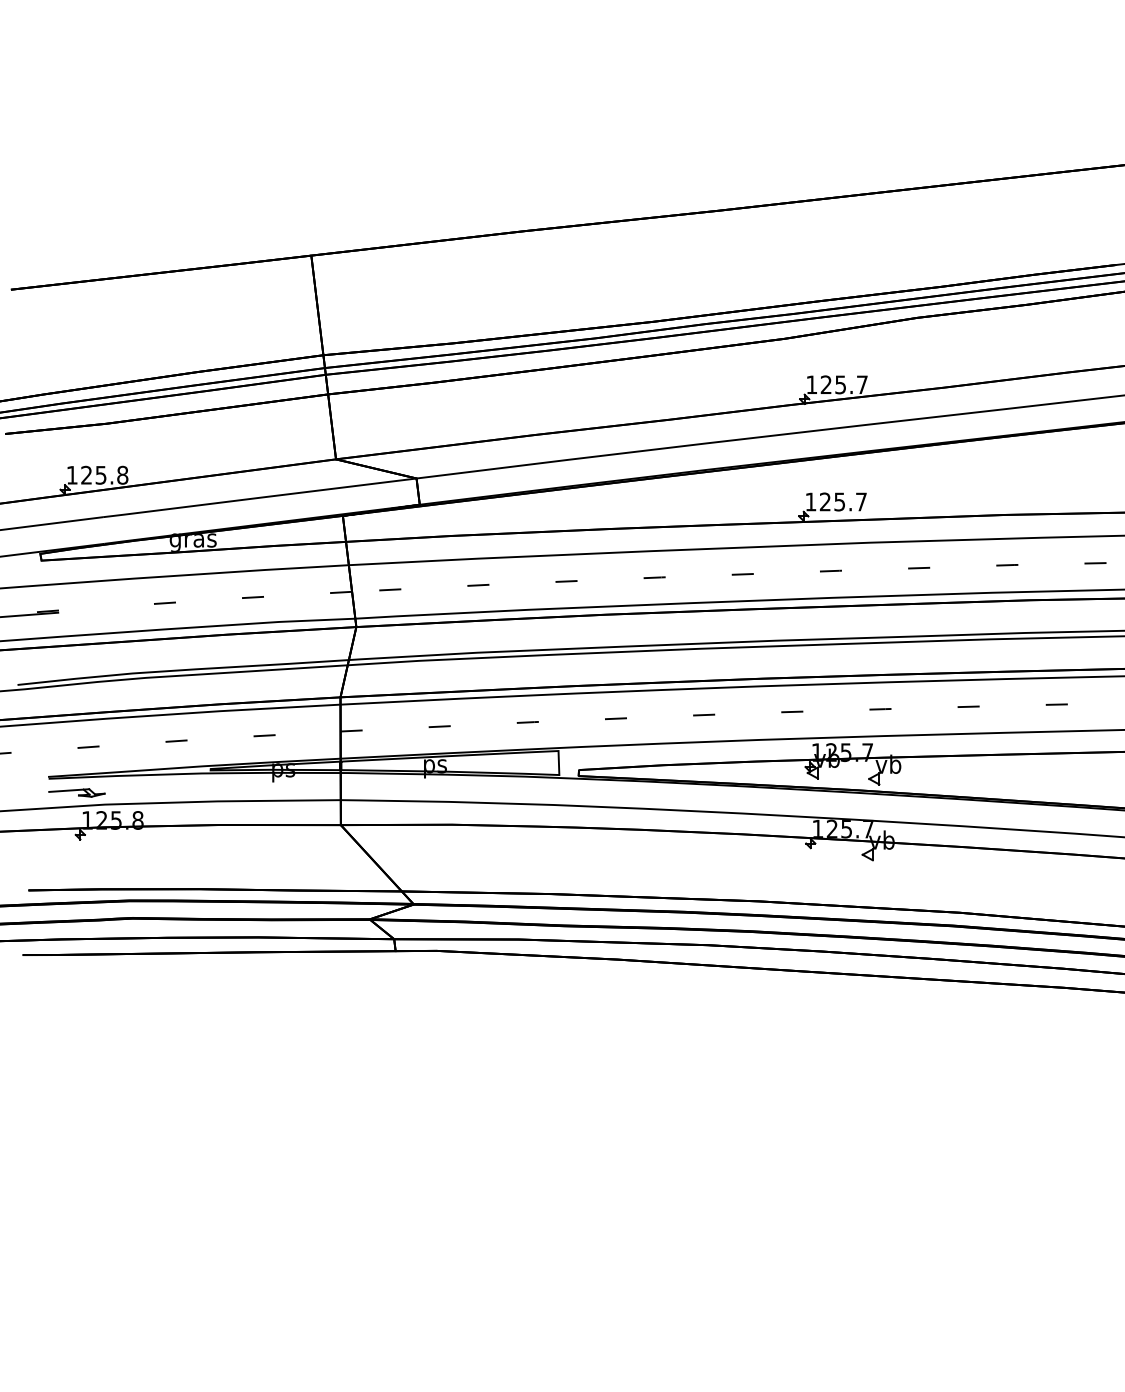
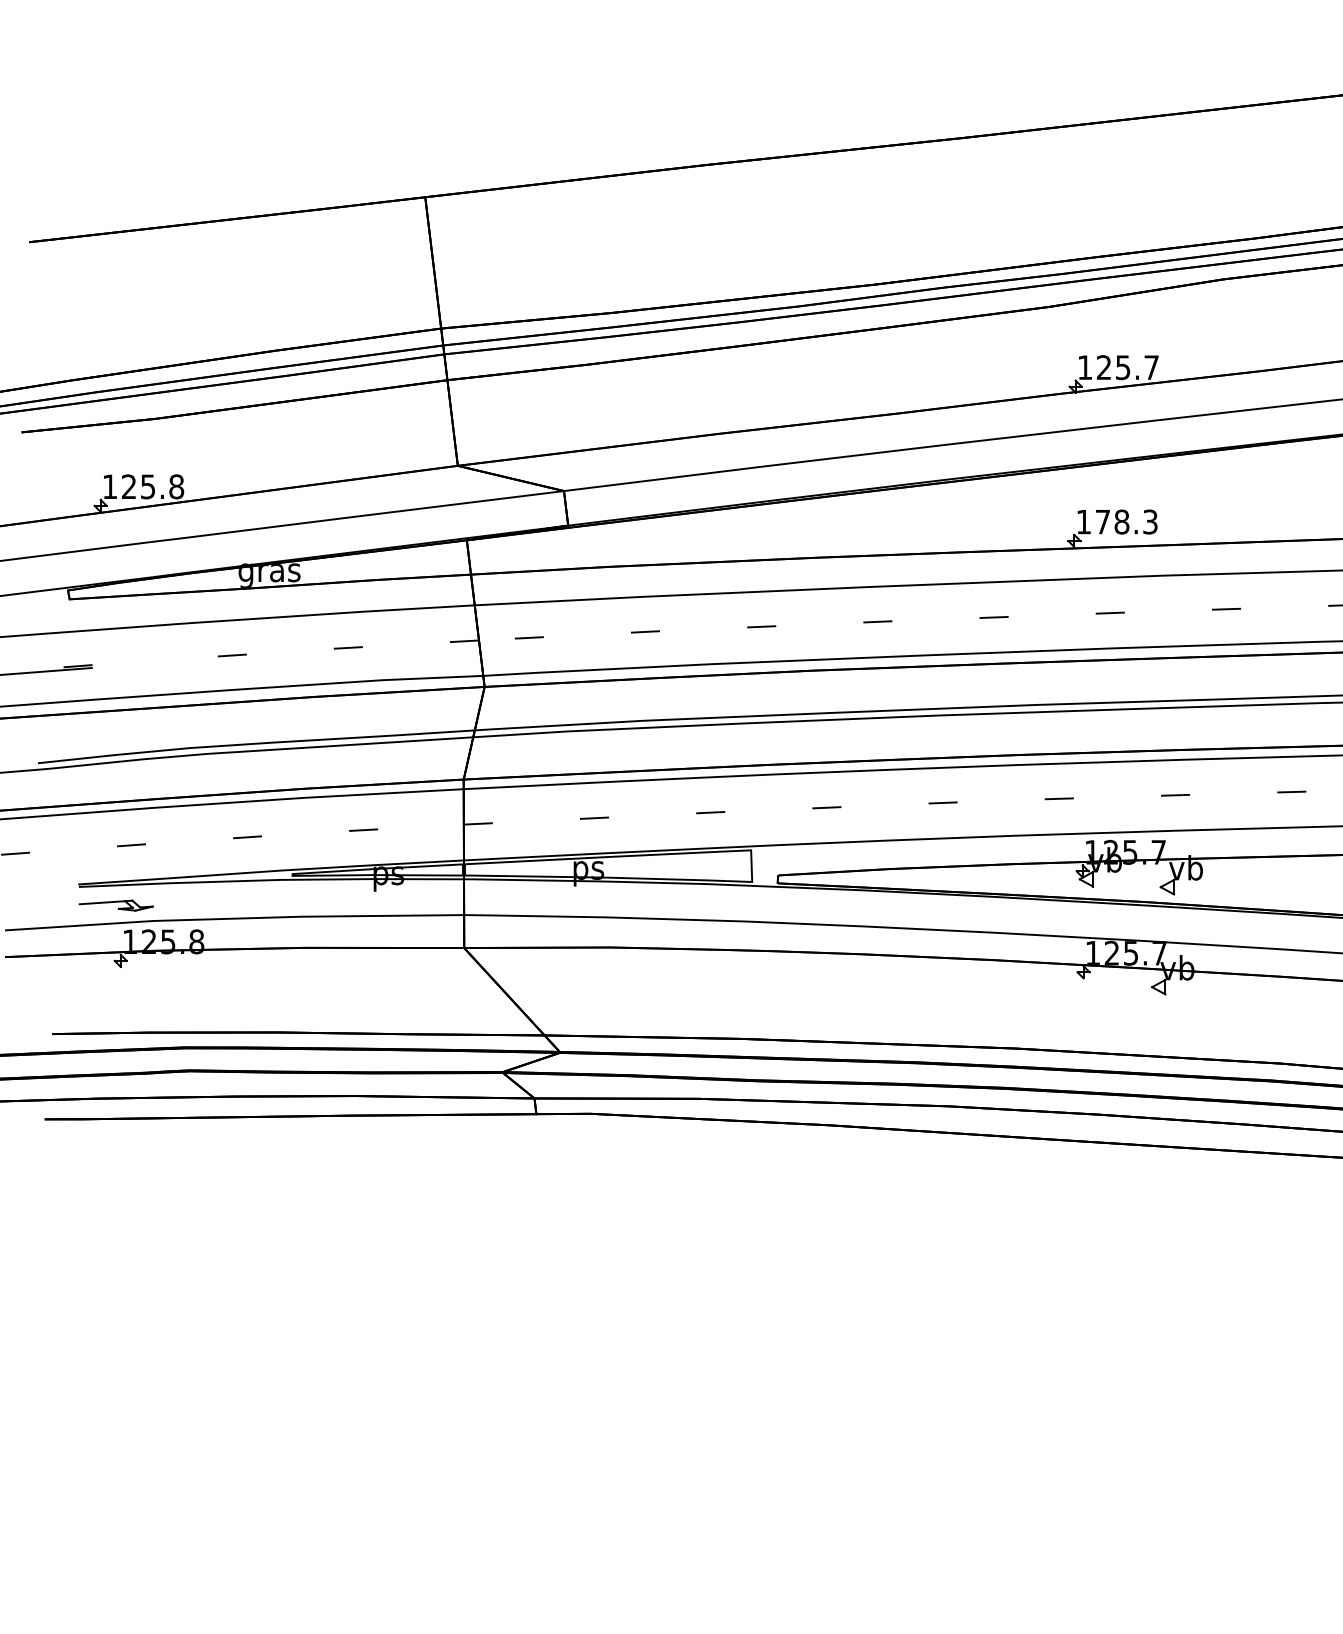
text: (842, 501) -> (1125, 521), 125.7 -> 178.3

